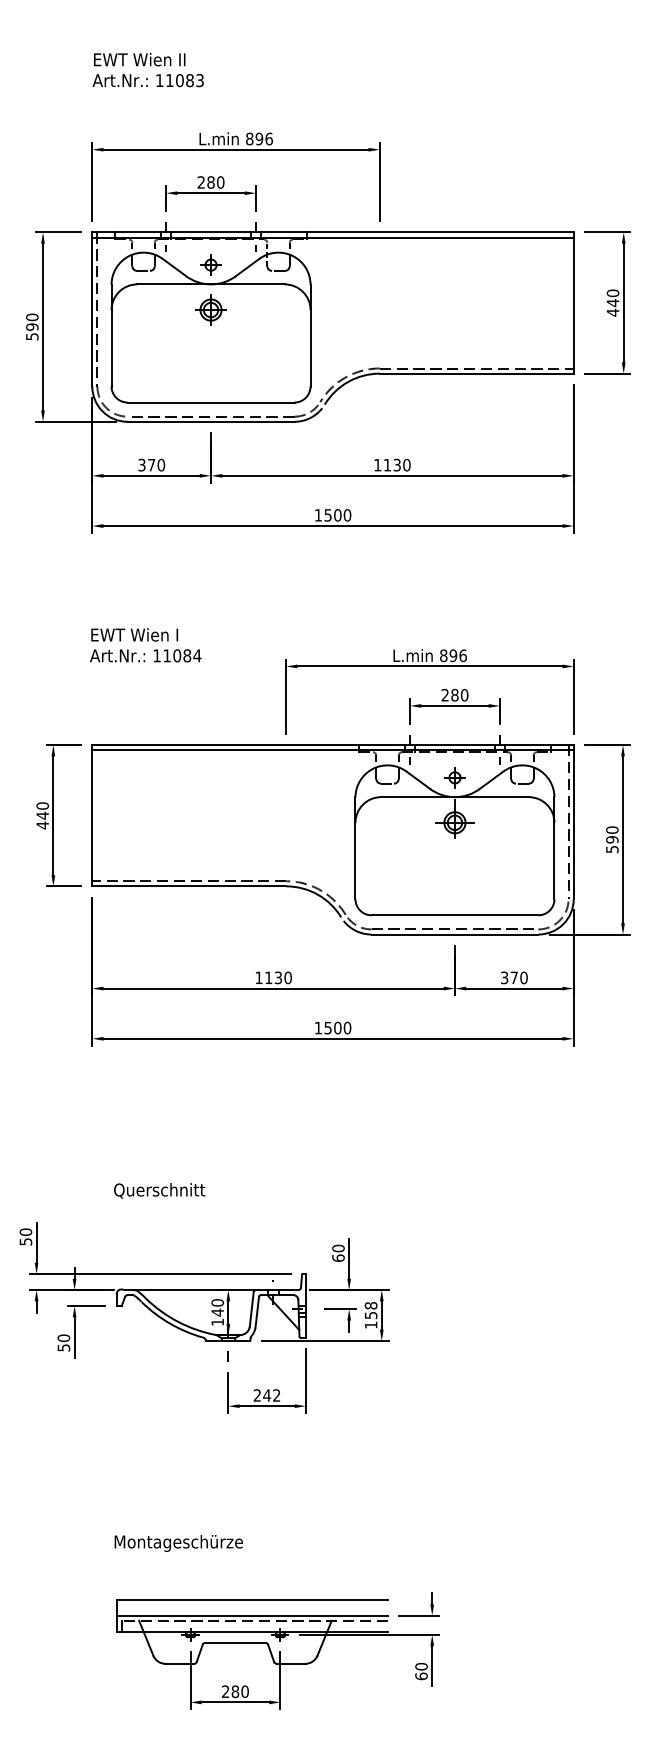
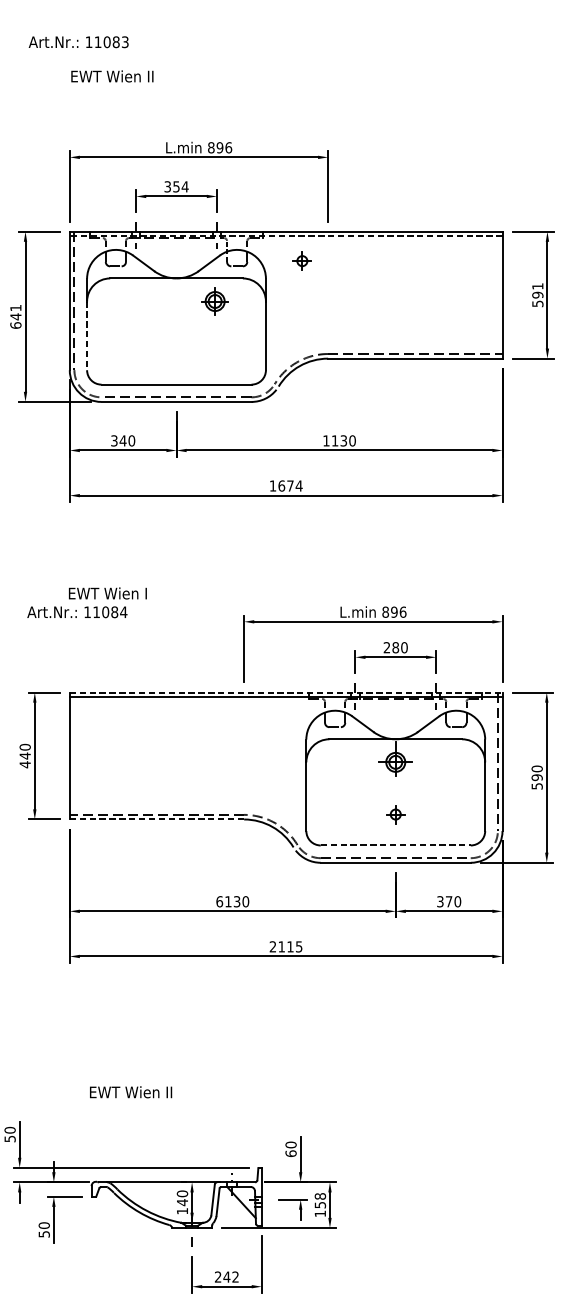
text: (147, 80) -> (78, 42), moved
text: (210, 182) -> (176, 186), 280 -> 354
line: (333, 237) -> (286, 236), solid -> dashed
part: (210, 264) -> (301, 260), moved
text: (612, 302) -> (537, 294), 440 -> 591
part: (210, 309) -> (214, 300), moved
text: (32, 326) -> (16, 316), 590 -> 641
line: (111, 348) -> (87, 336), solid -> dashed
text: (151, 465) -> (123, 441), 370 -> 340
text: (337, 515) -> (290, 486), 1500 -> 1674
text: (145, 655) -> (77, 611), moved
line: (333, 745) -> (286, 692), solid -> dashed
part: (454, 777) -> (395, 814), moved
line: (189, 886) -> (157, 819), solid -> dashed
line: (455, 915) -> (396, 845), solid -> dashed
text: (258, 977) -> (219, 901), 1130 -> 6130
text: (332, 1027) -> (285, 946), 1500 -> 2115
text: (160, 1190) -> (131, 1092), Querschnitt -> EWT Wien II

